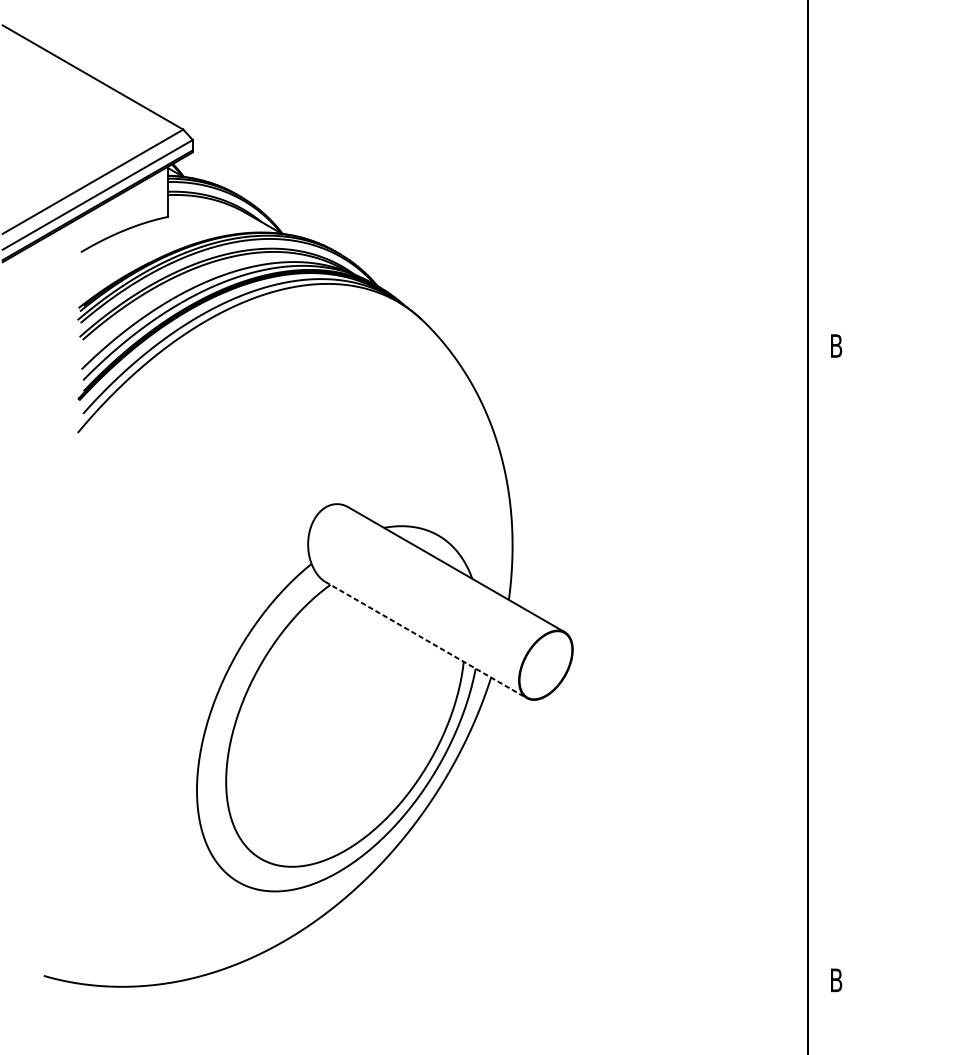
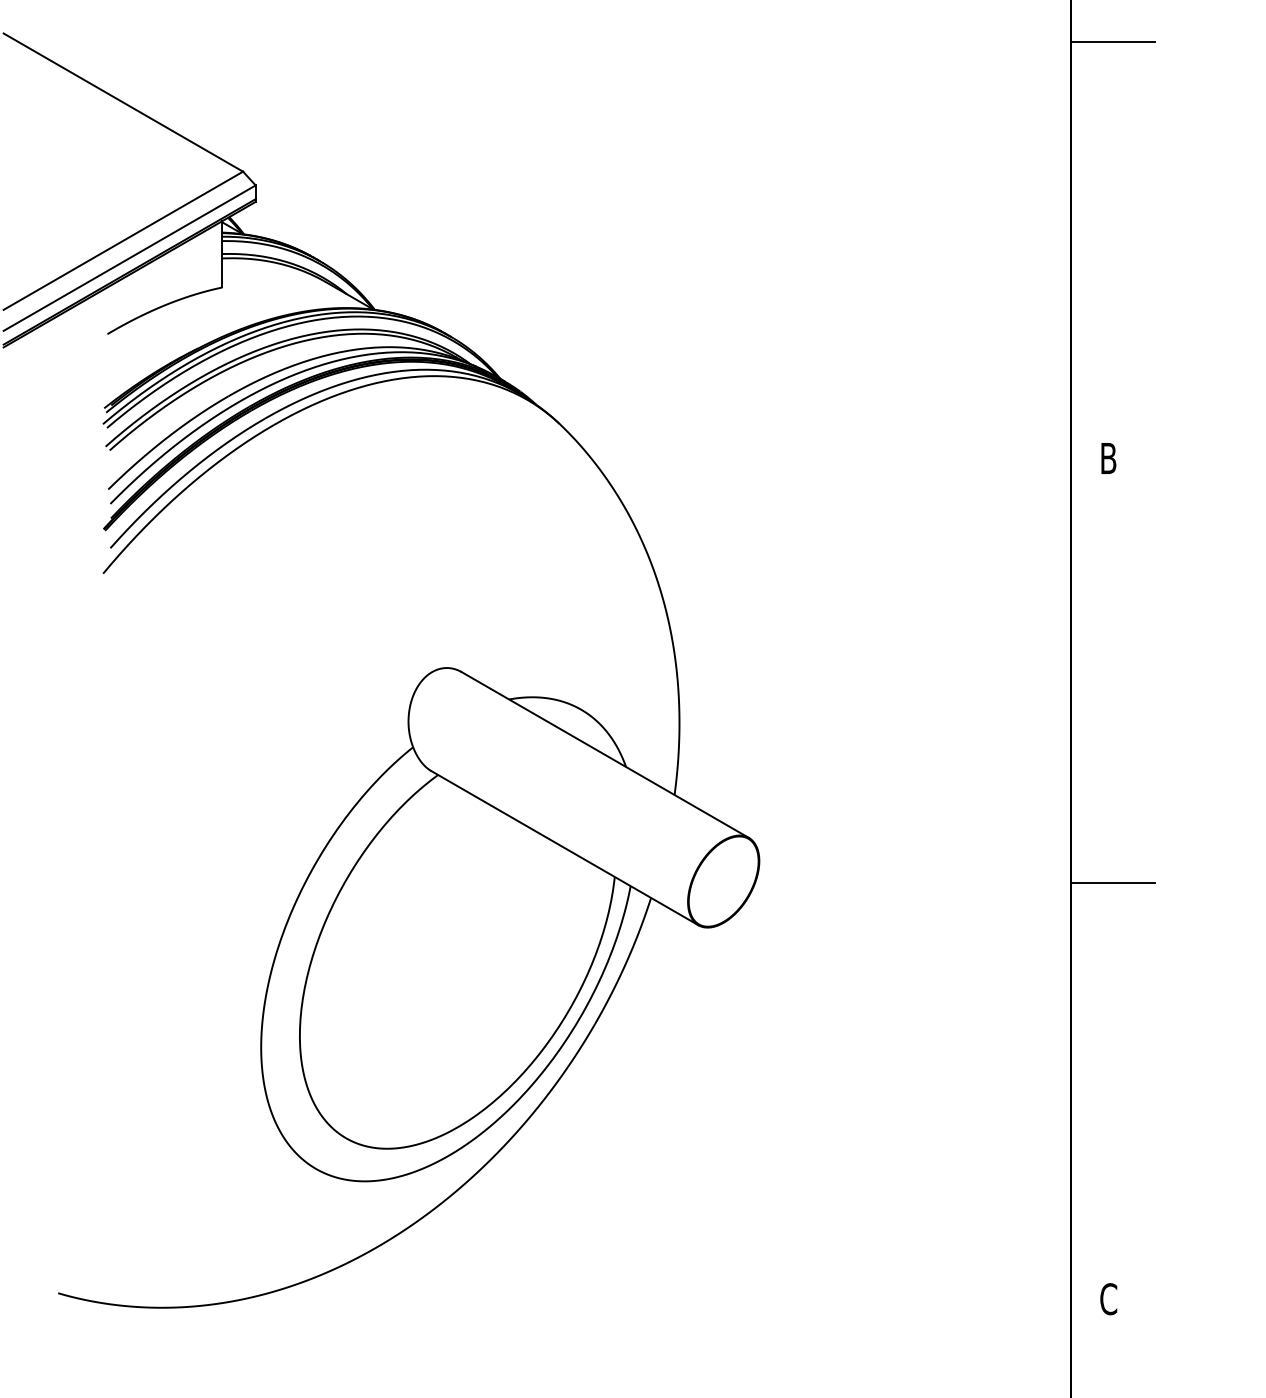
line: (839, 32) -> (1112, 42), added
line: (426, 640) -> (565, 848), dashed -> solid
line: (839, 665) -> (1112, 882), added
text: (836, 980) -> (1108, 1299), B -> C

